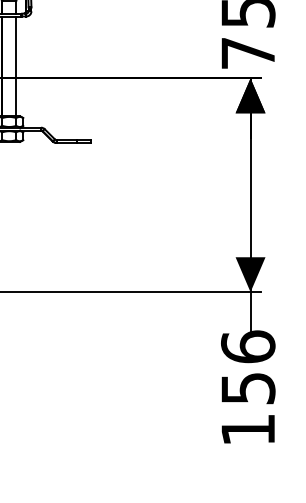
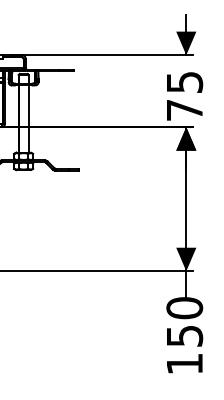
text: (247, 347) -> (184, 308), 156 -> 150

